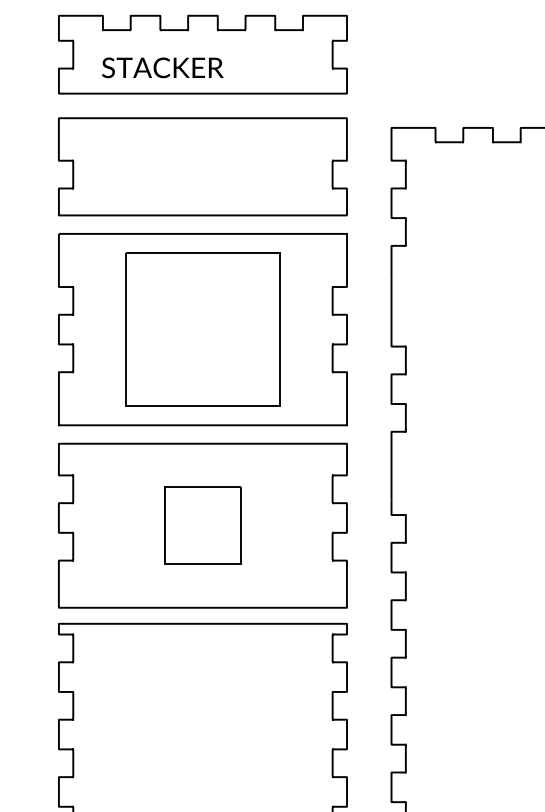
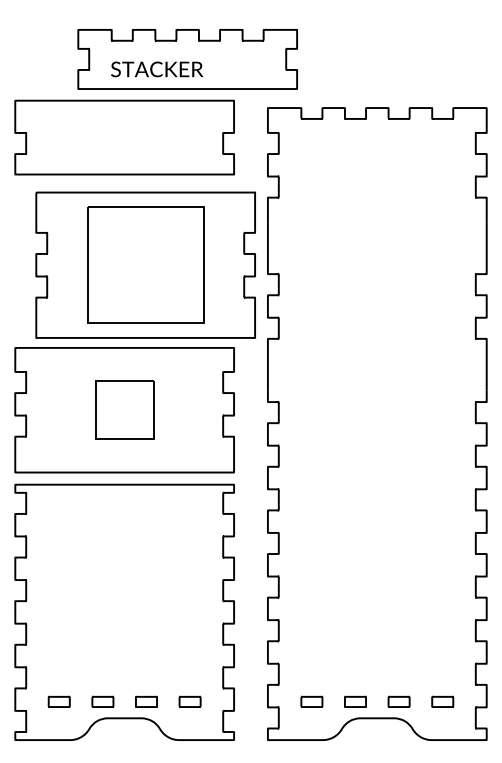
part: (202, 54) -> (187, 59), moved
part: (202, 328) -> (145, 264), moved

